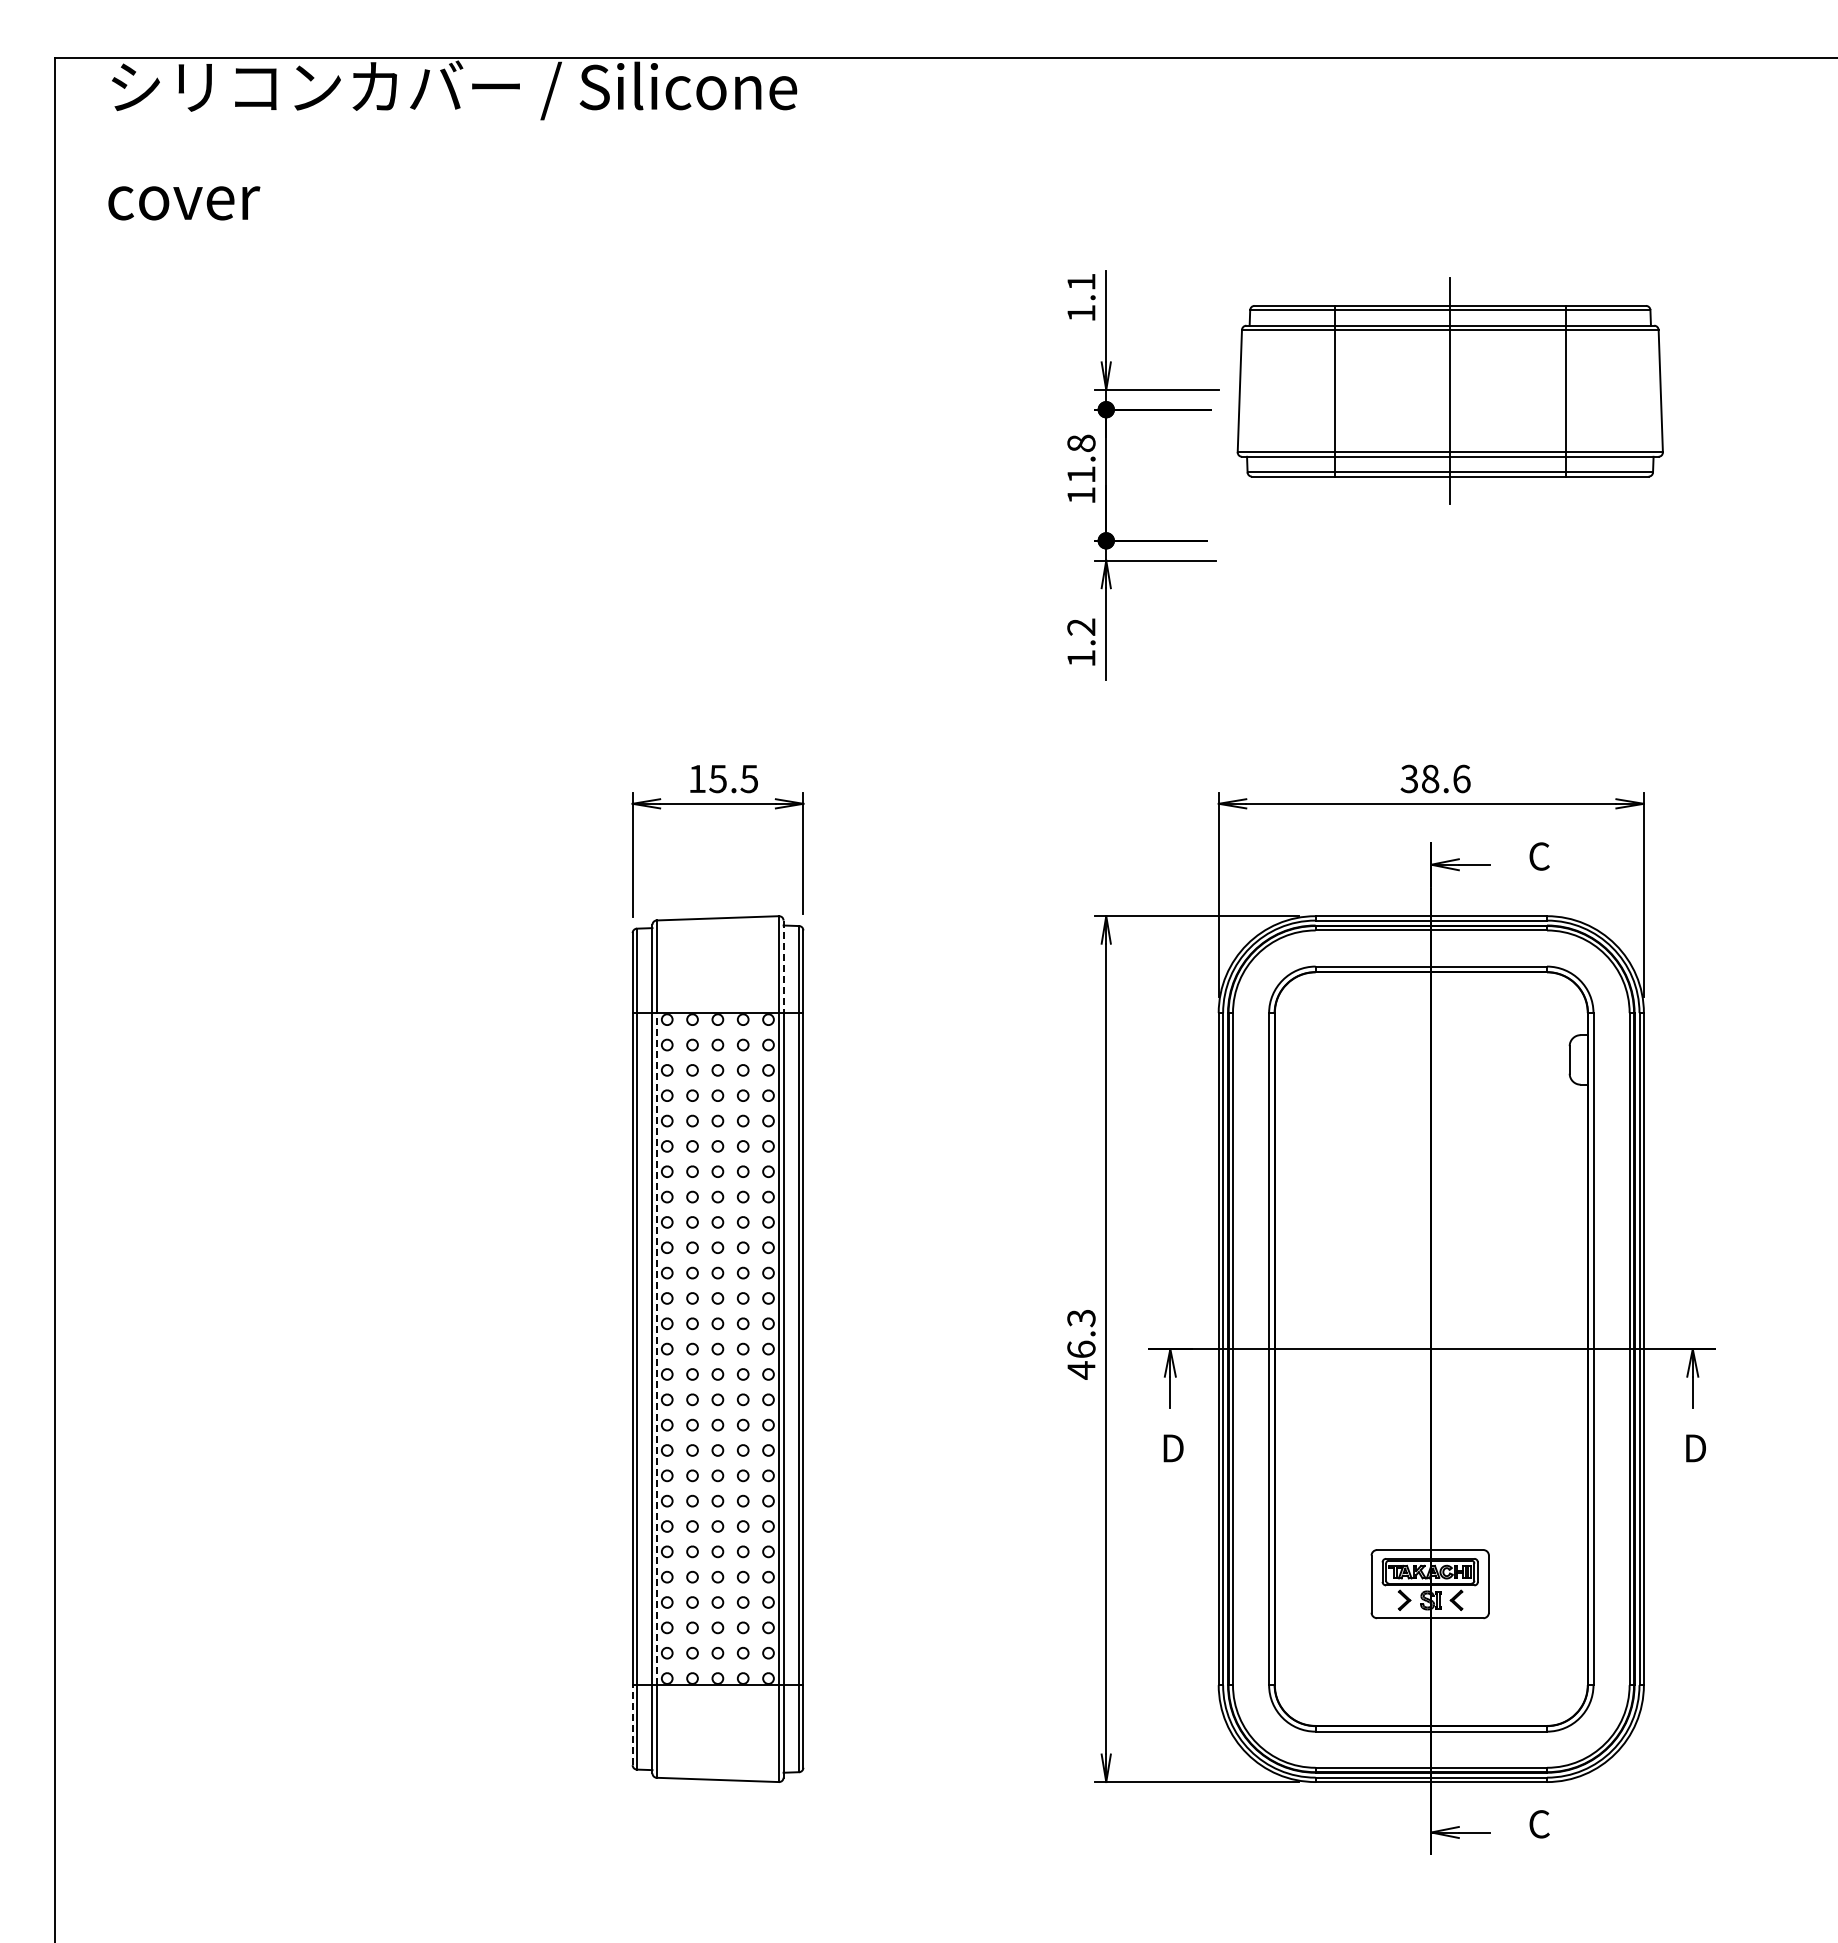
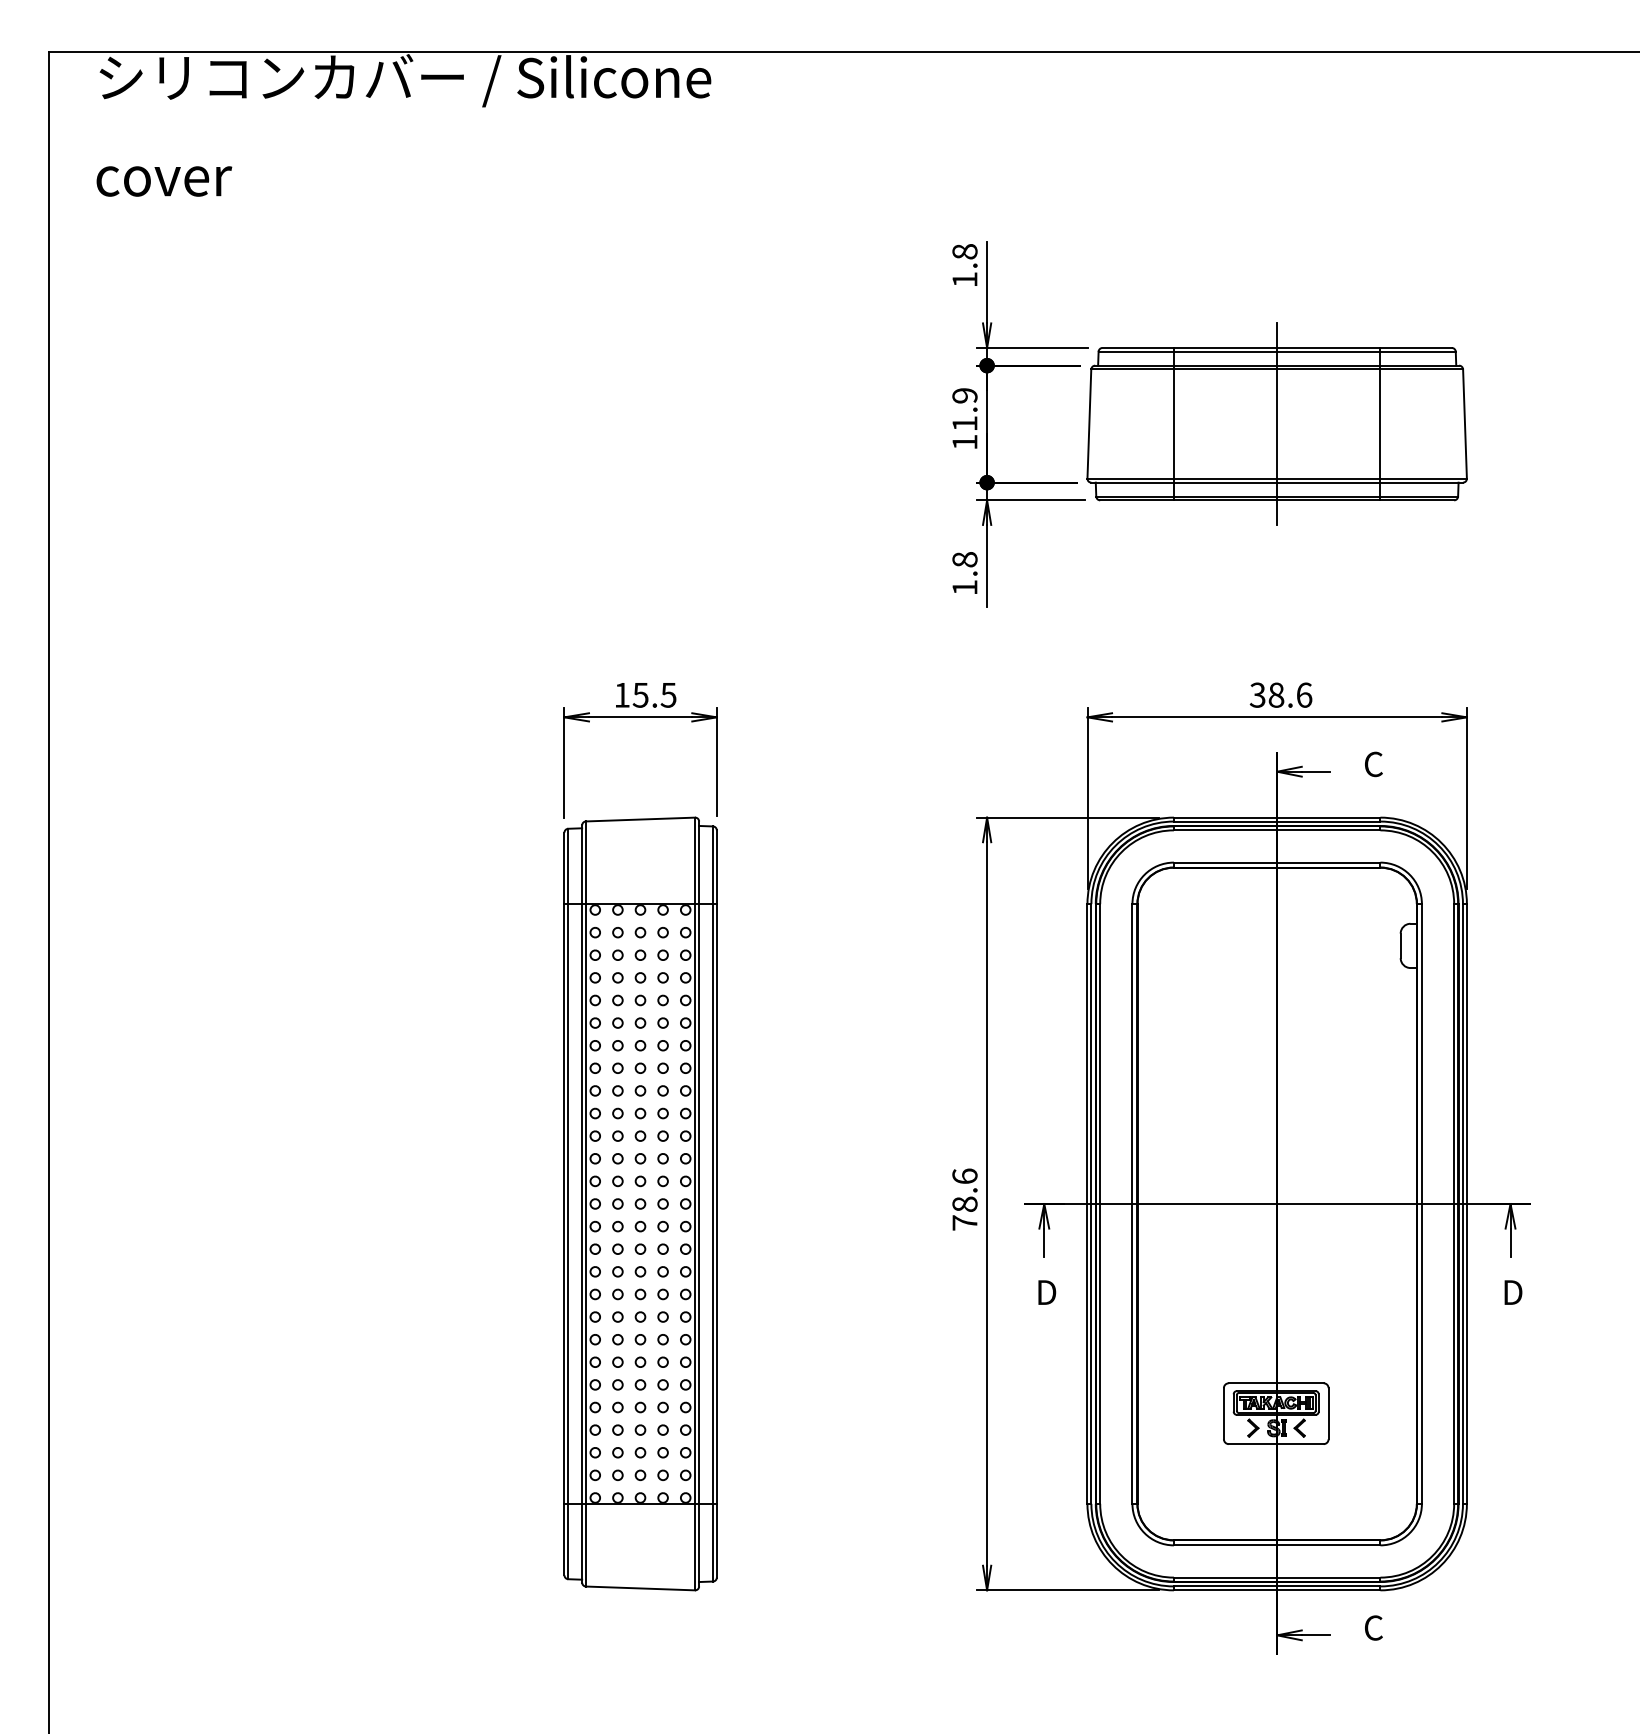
text: (1081, 281) -> (965, 251), 1.1 -> 1.8
part: (1449, 390) -> (1276, 423), moved
text: (1081, 443) -> (965, 395), 11.8 -> 11.9
text: (1081, 626) -> (965, 559), 1.2 -> 1.8
line: (783, 967) -> (699, 863), dashed -> solid
text: (1081, 1344) -> (965, 1199), 46.3 -> 78.6
line: (656, 1348) -> (585, 1203), dashed -> solid
line: (632, 1724) -> (564, 1538), dashed -> solid

